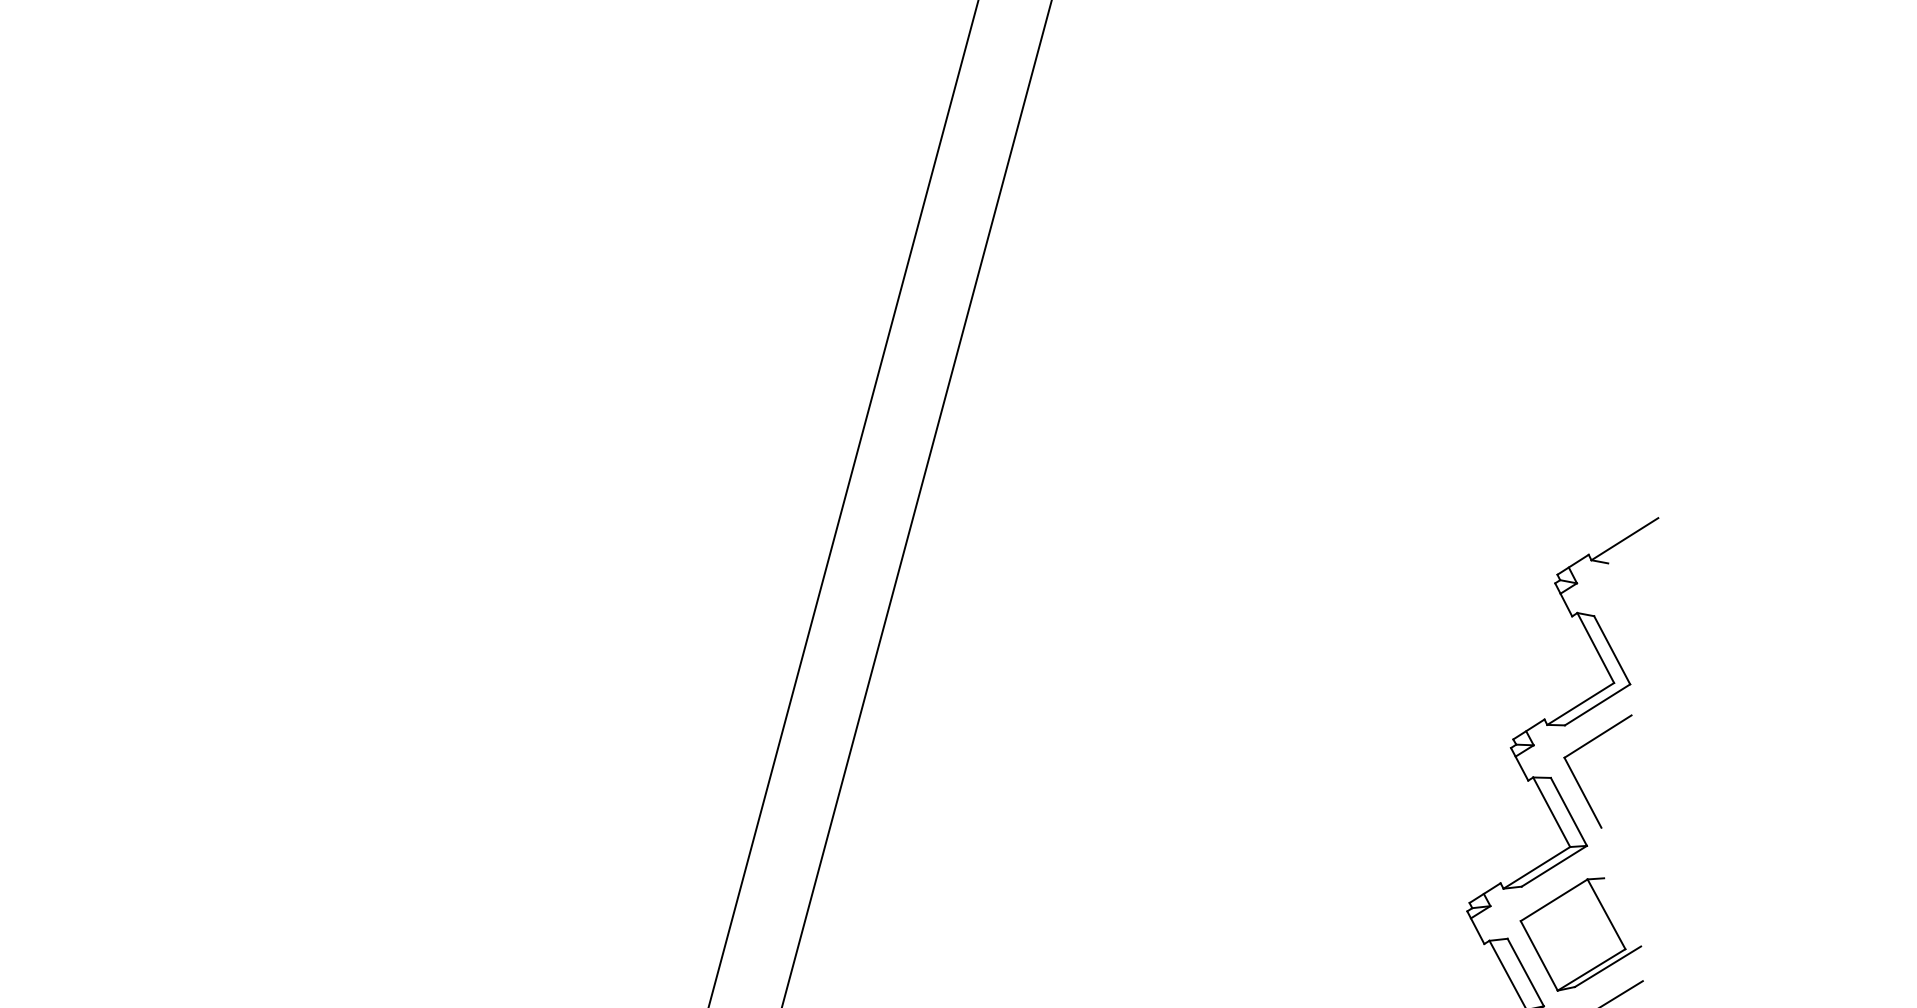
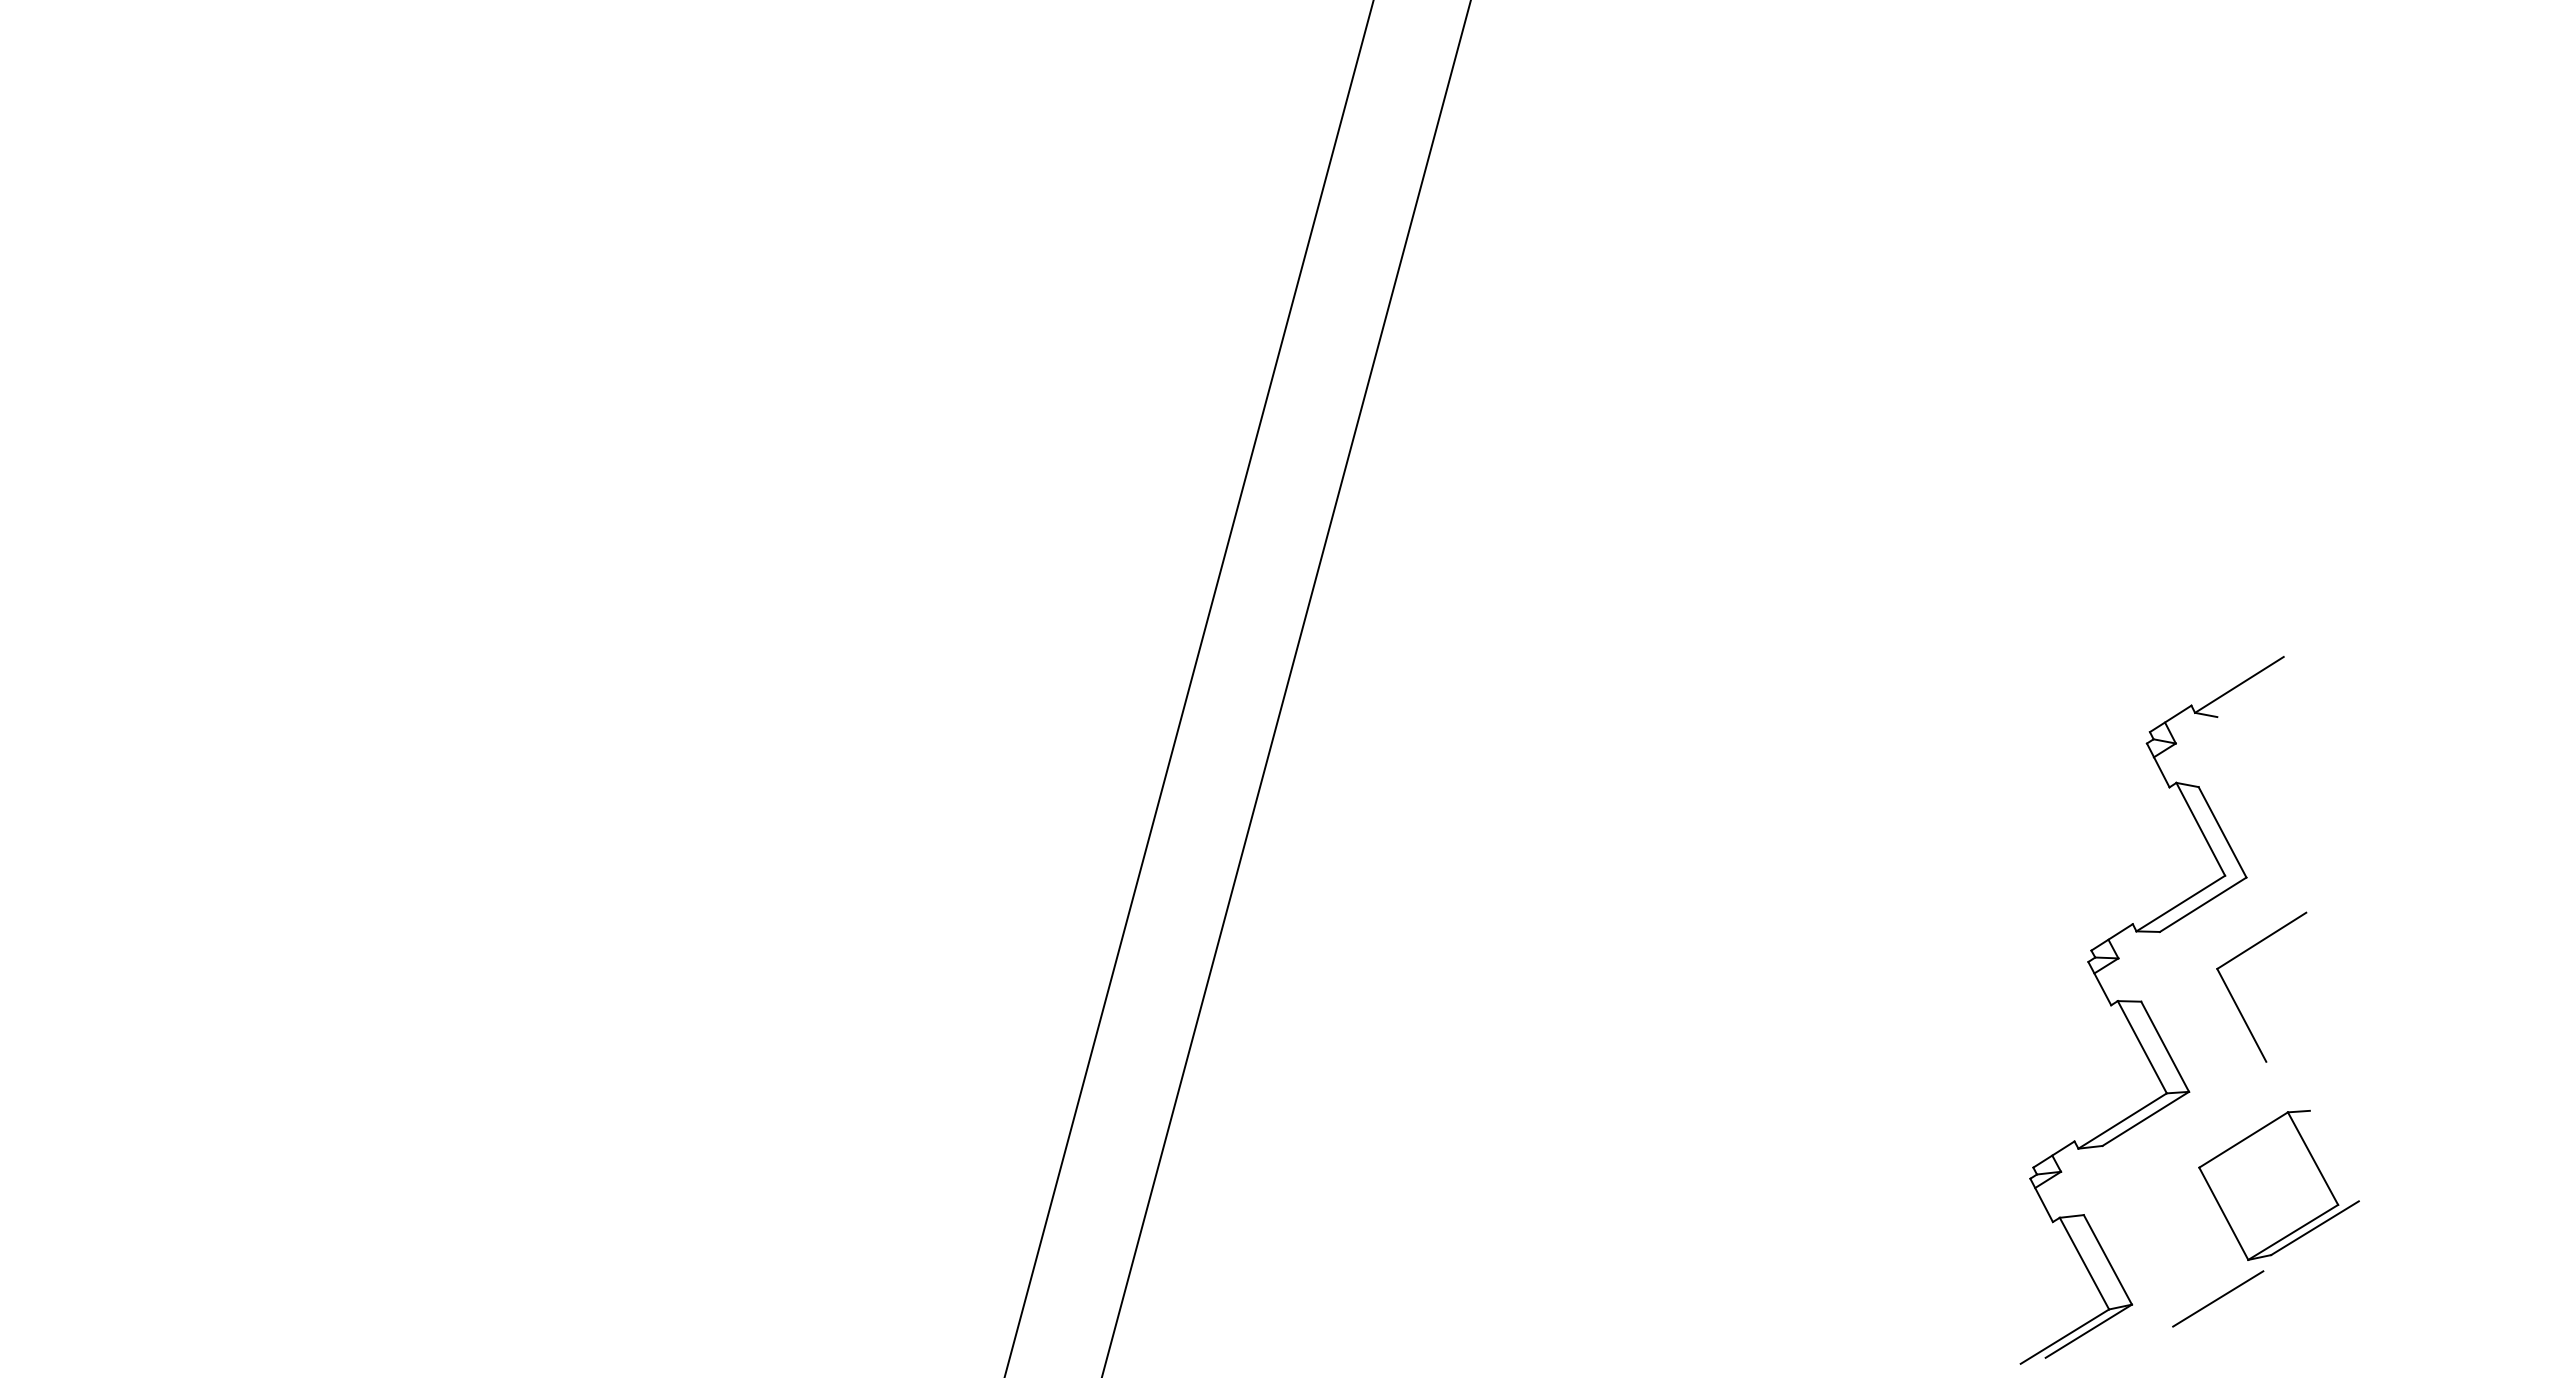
part: (1578, 783) -> (2236, 1002), moved
part: (1580, 933) -> (2278, 1184), moved

